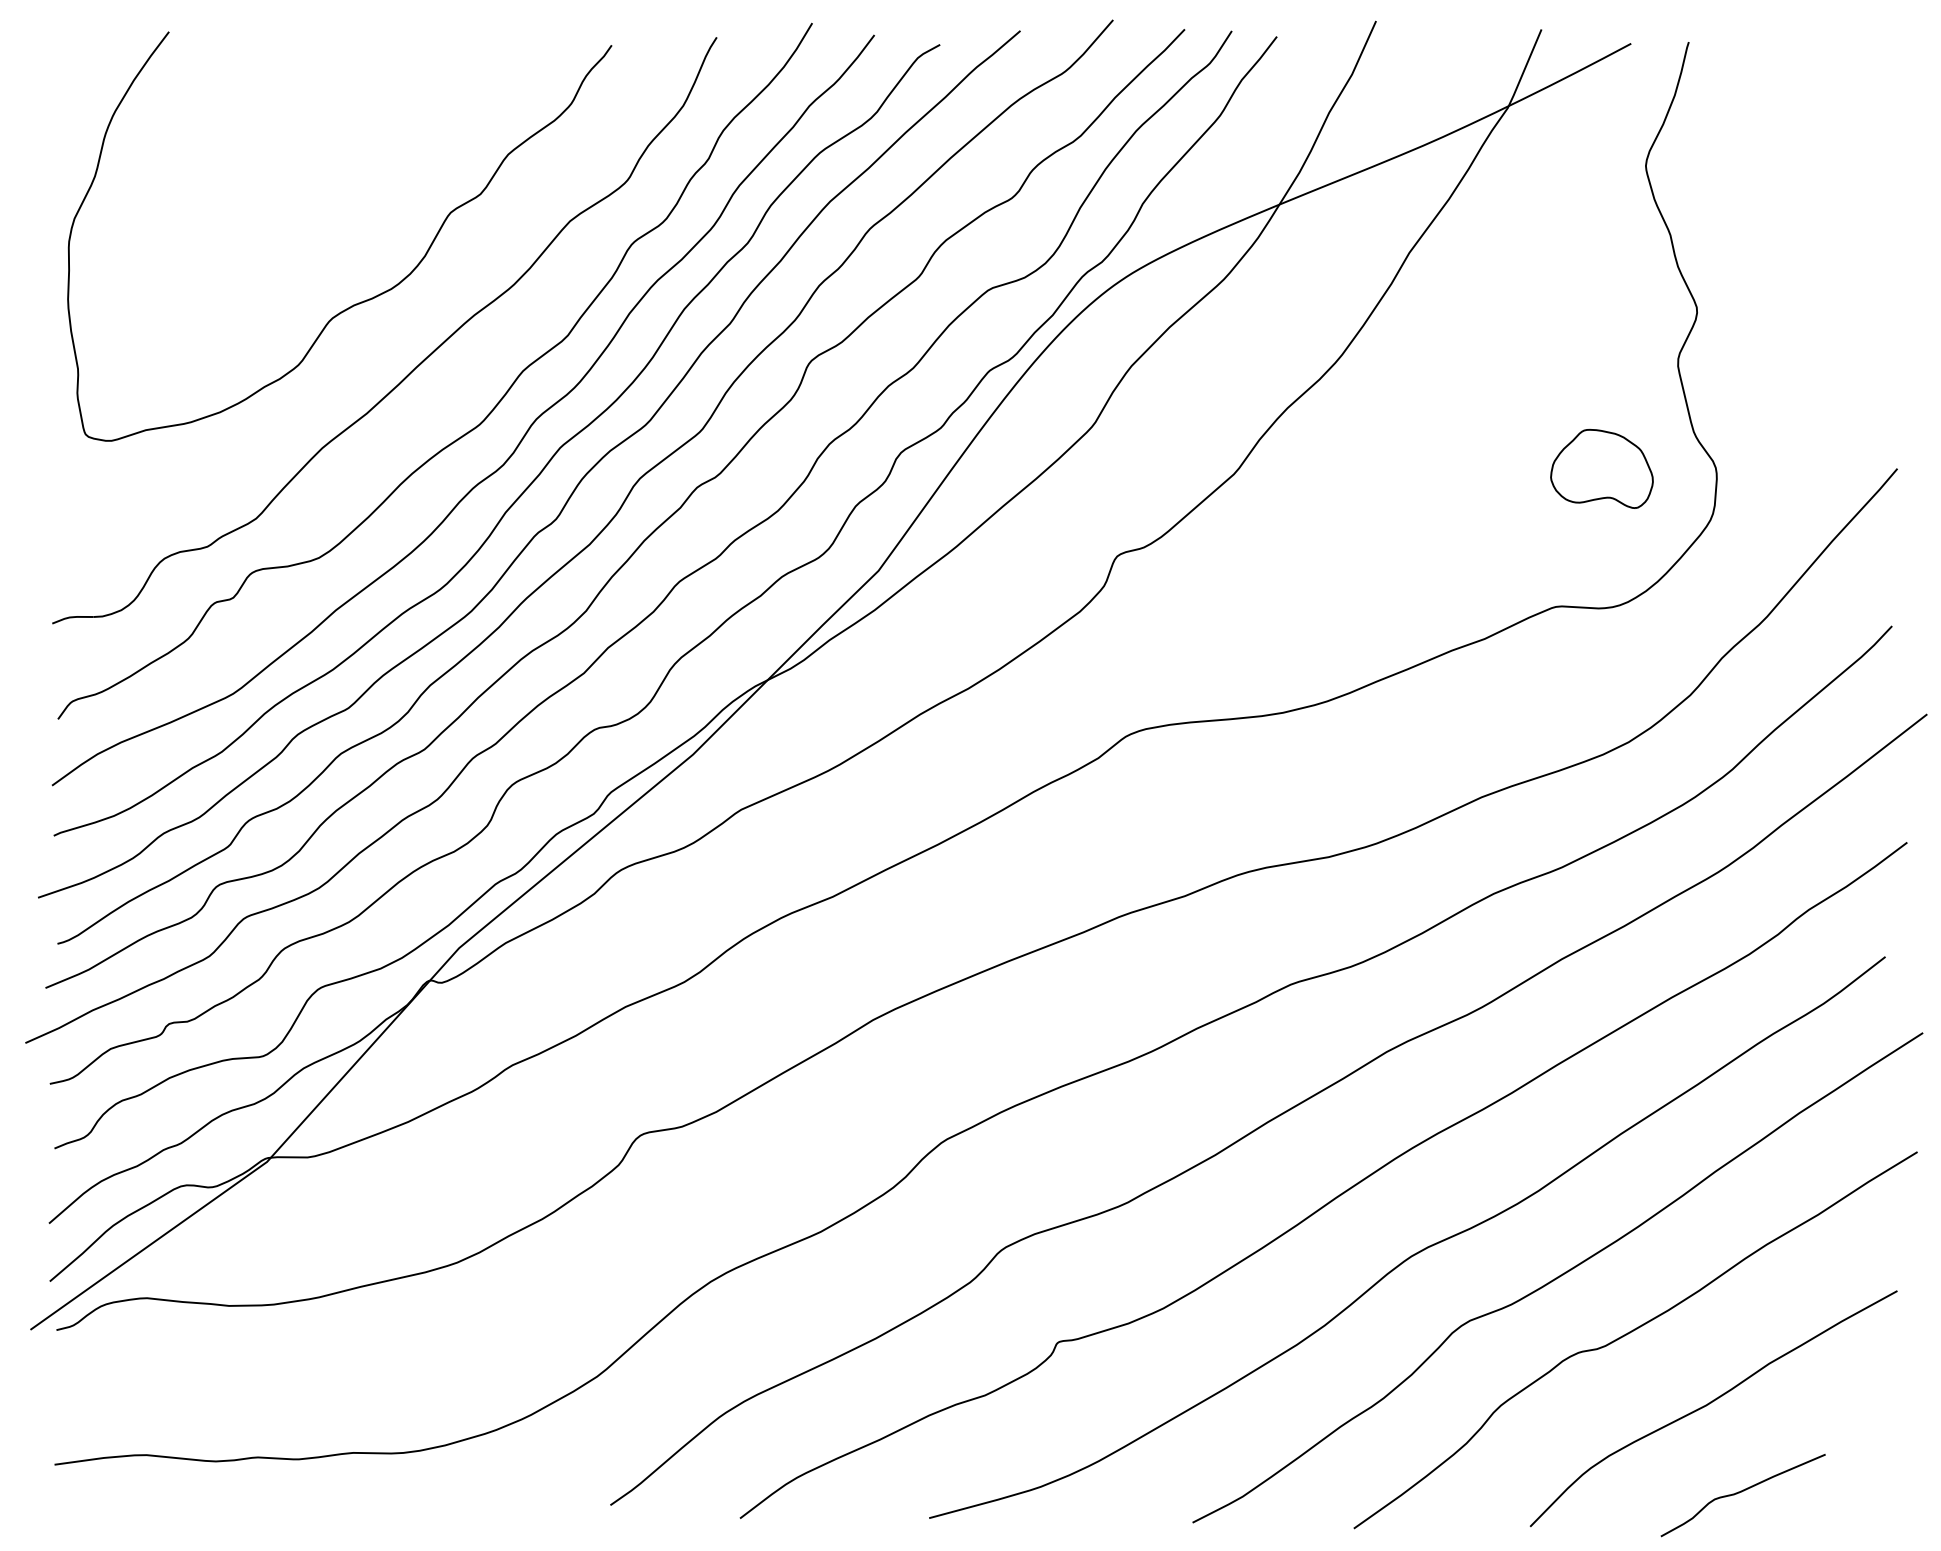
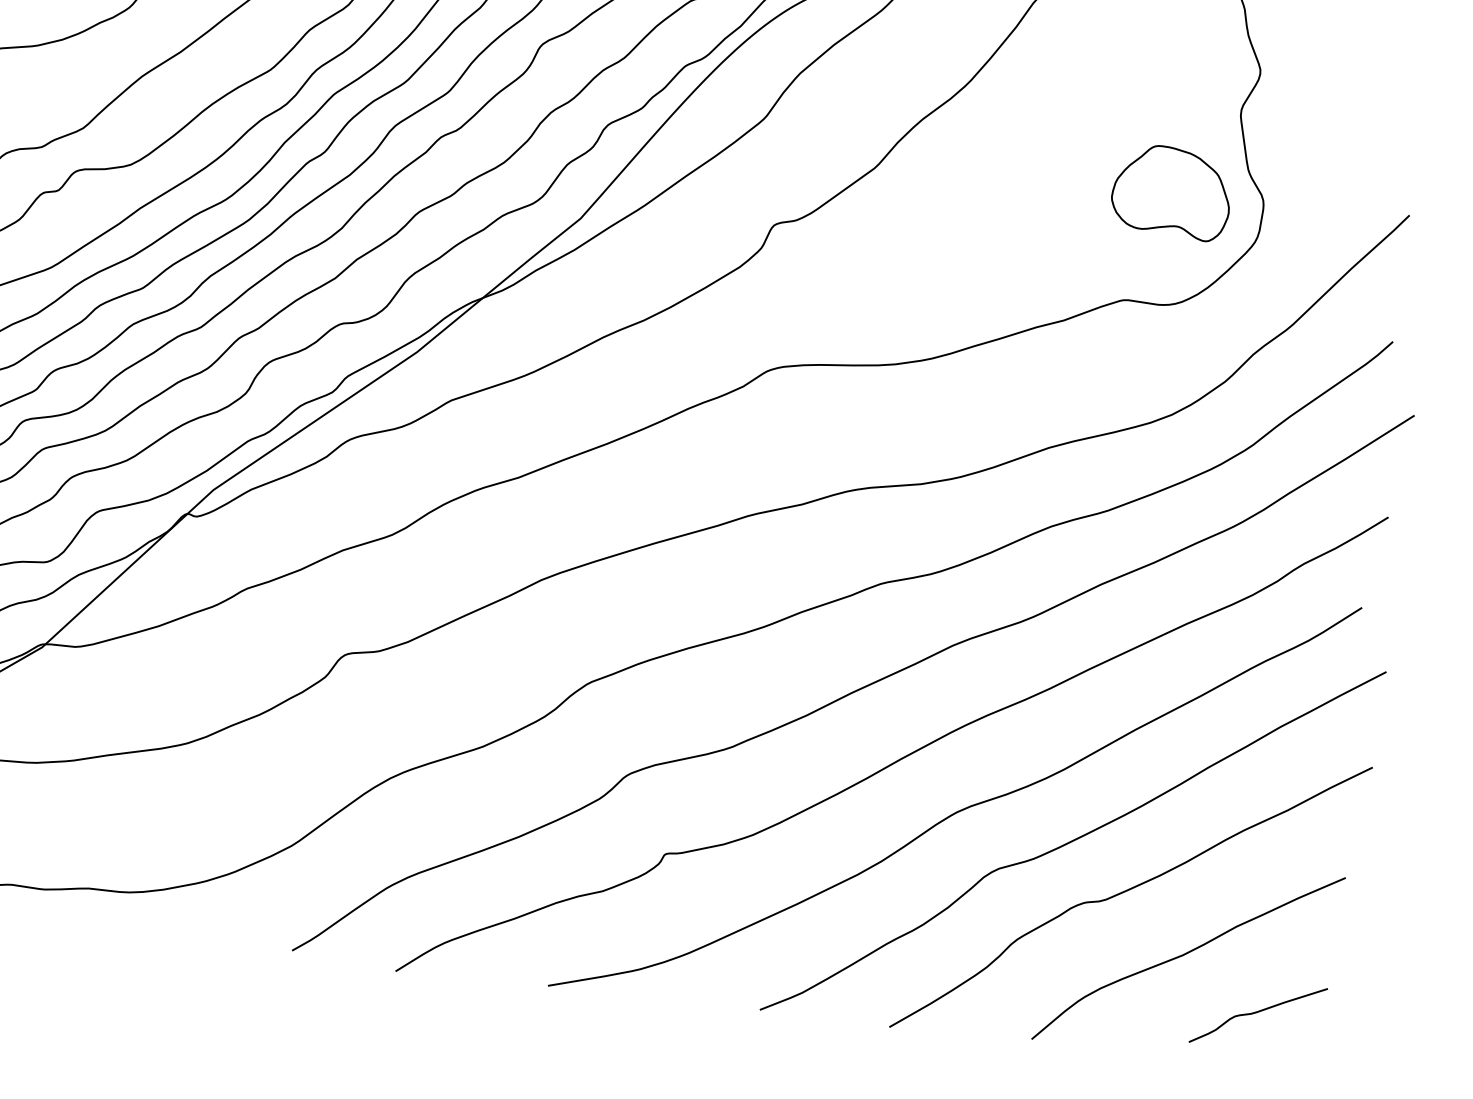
part: (1601, 468) -> (1171, 192), size x1.43
curve: (1741, 1492) -> (1257, 1012), moved

